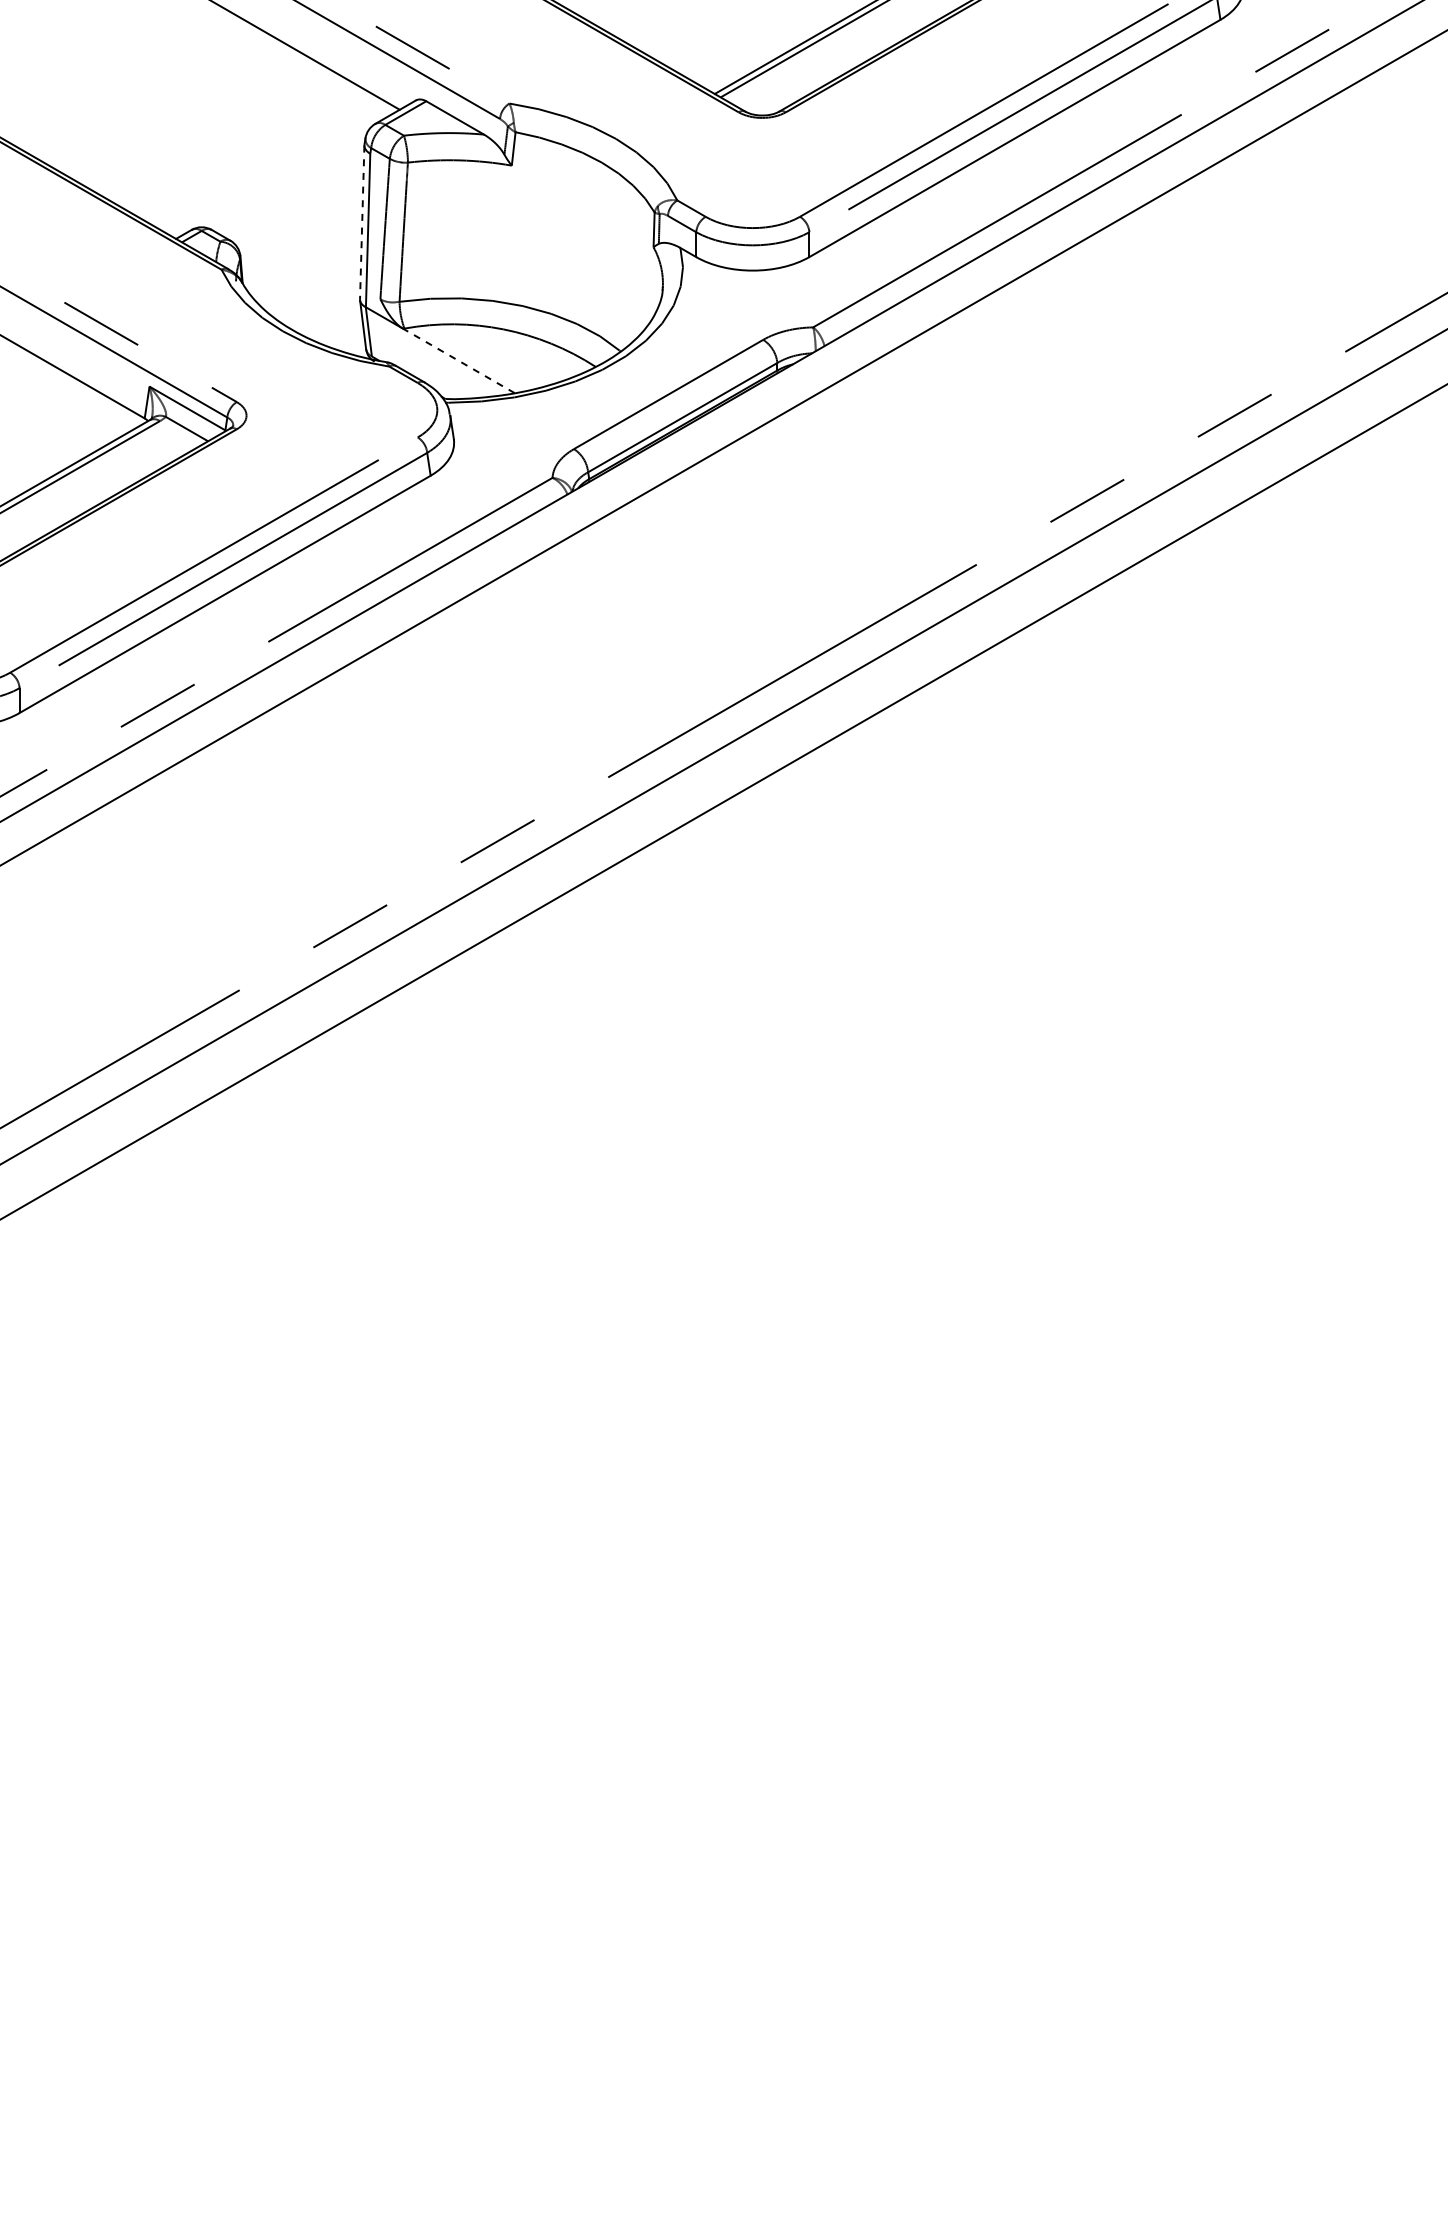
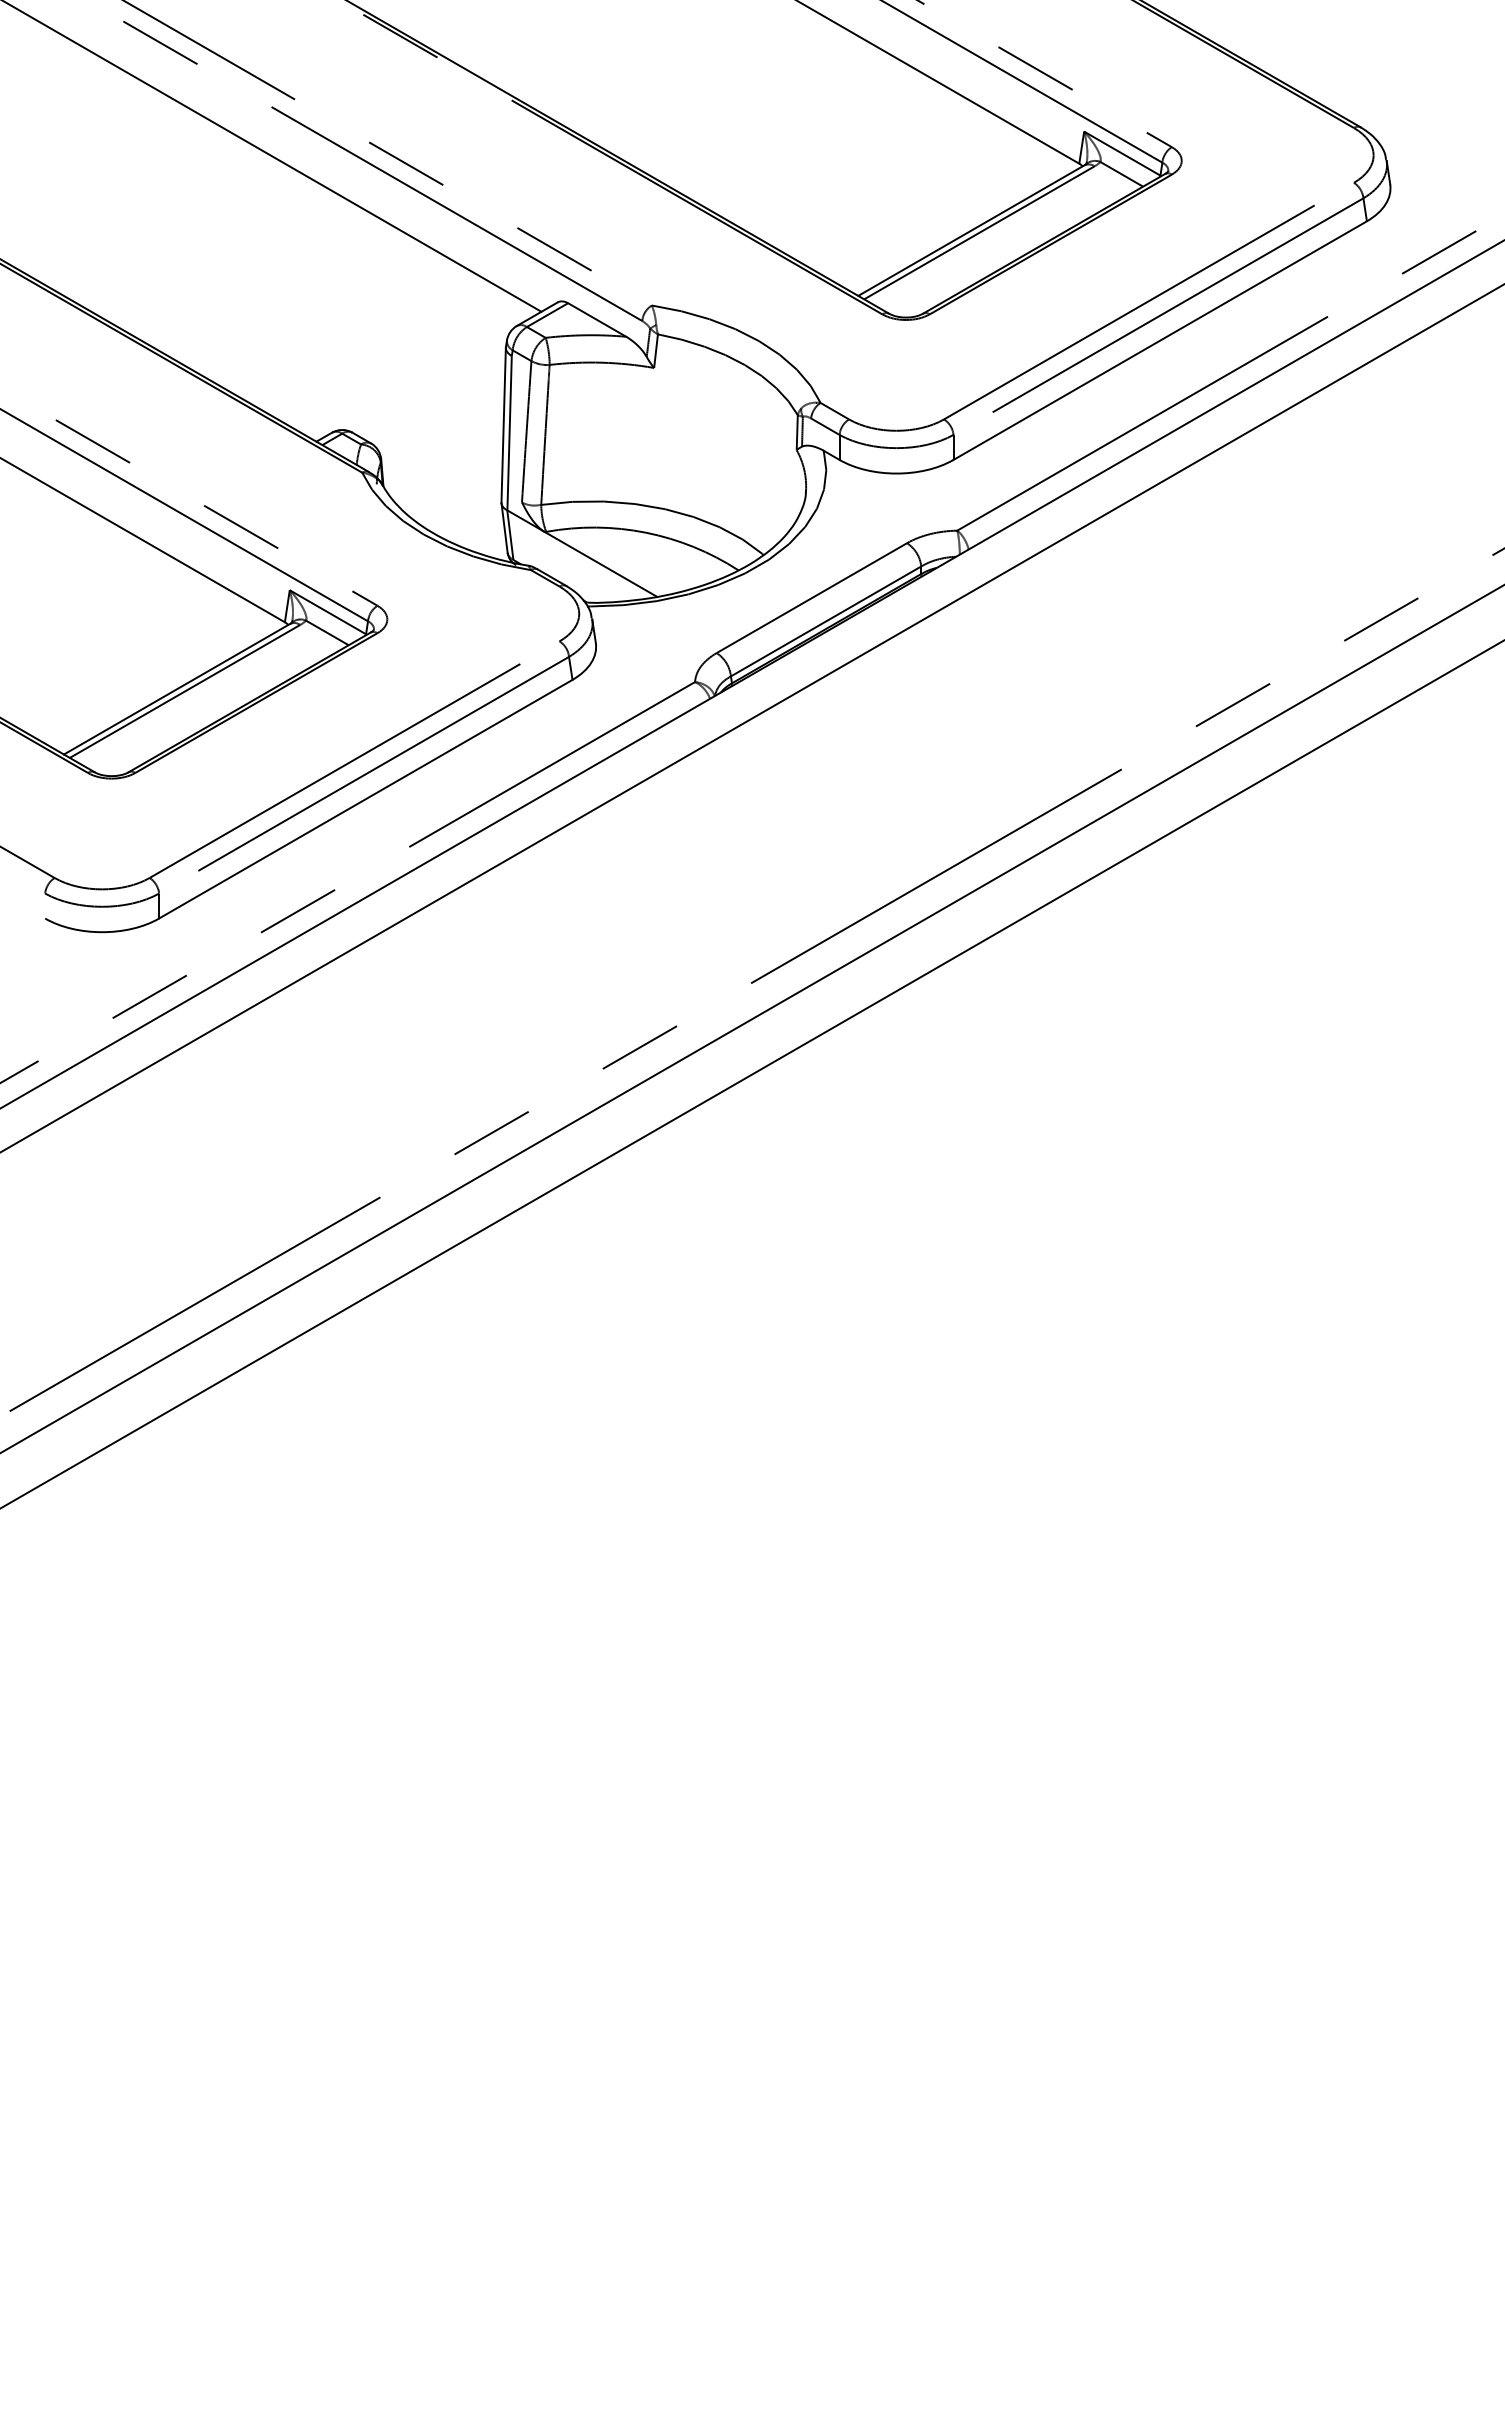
line: (362, 222) -> (503, 425), dashed -> solid
line: (458, 361) -> (600, 564), dashed -> solid

